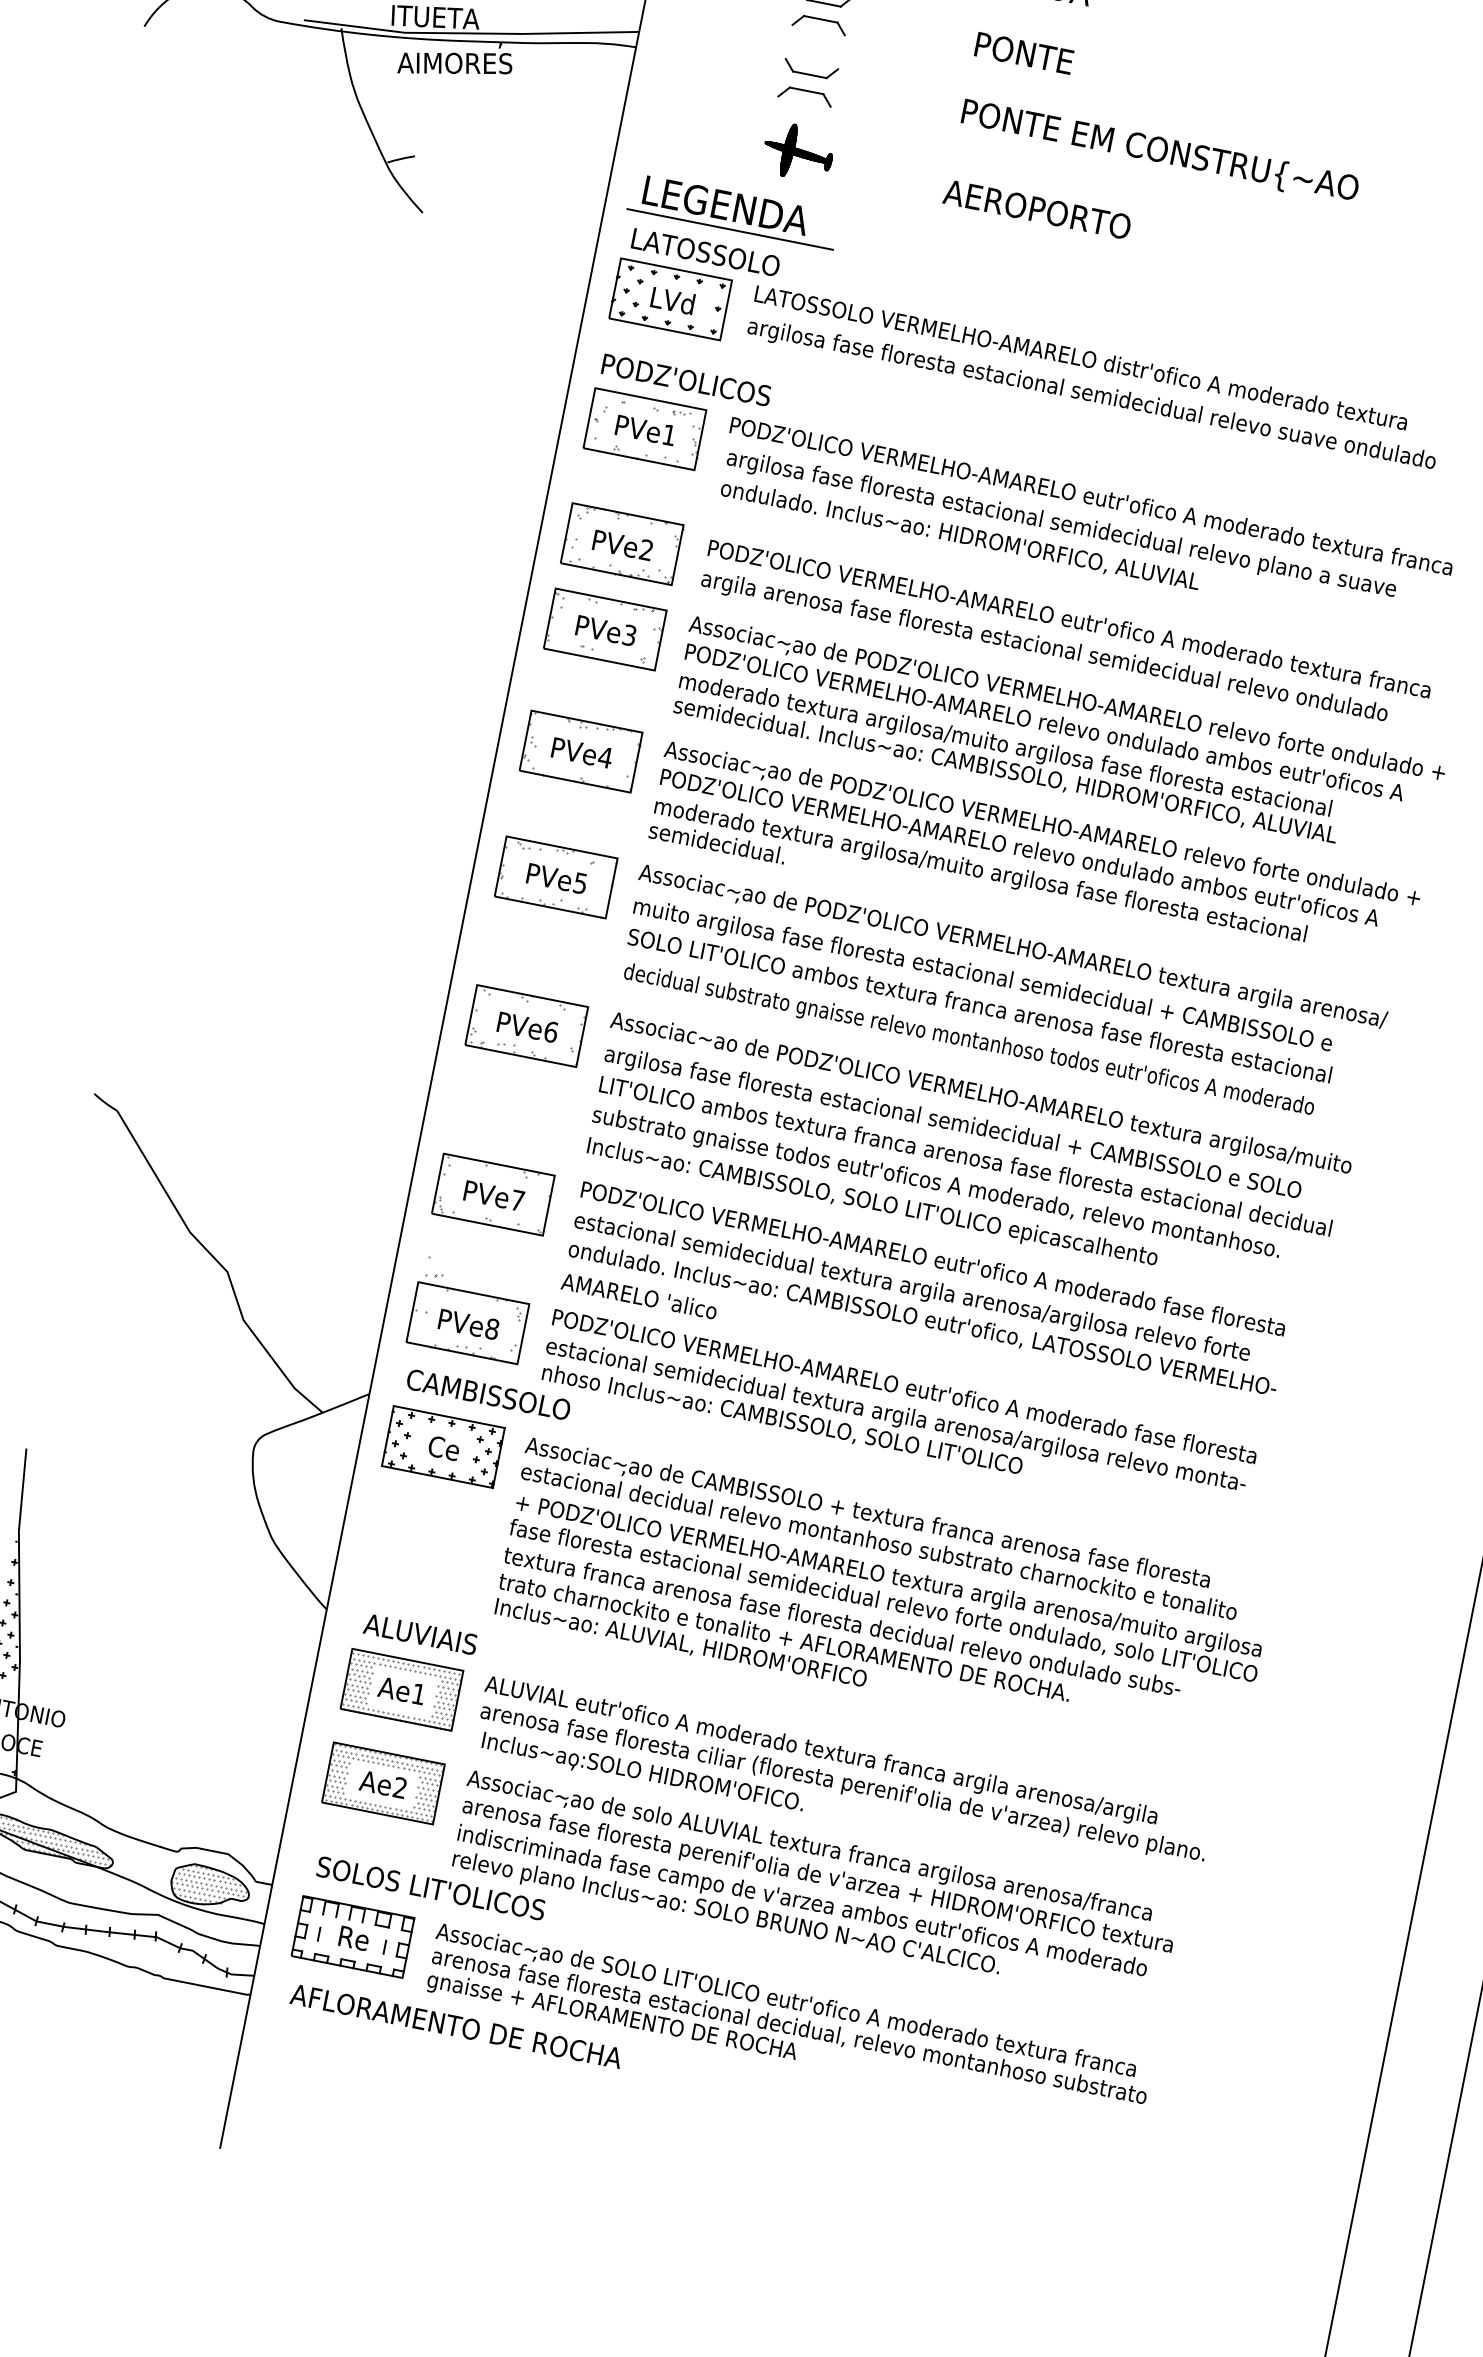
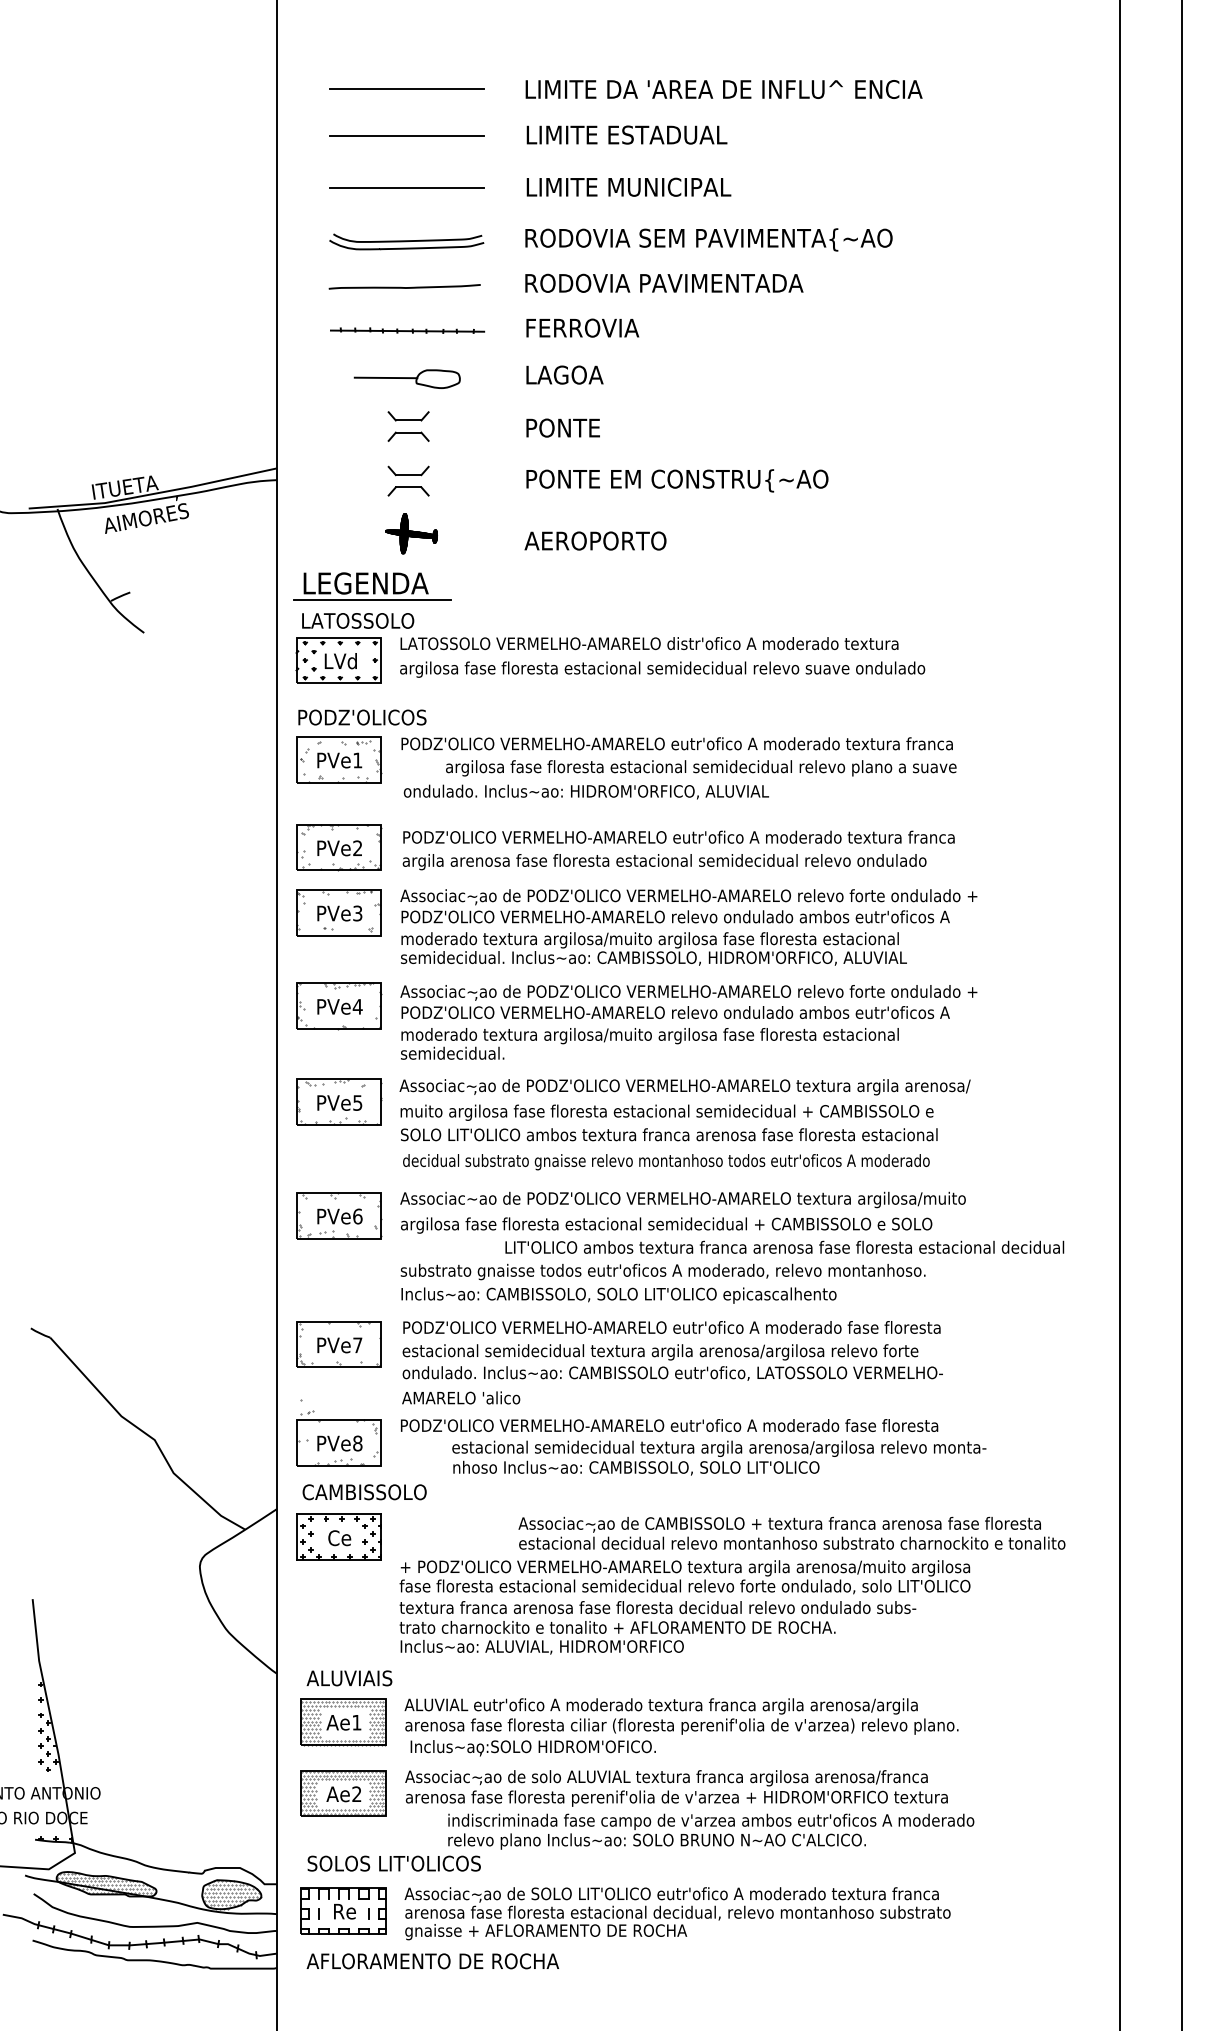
text: (1061, 525) -> (701, 768), moved
text: (965, 1154) -> (784, 1246), moved
text: (894, 1427) -> (719, 1457), moved
text: (881, 1527) -> (791, 1532), moved
text: (800, 1915) -> (711, 1831), moved

